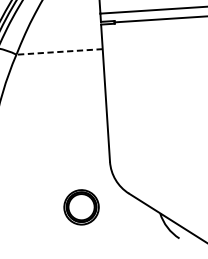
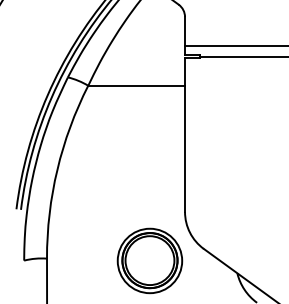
line: (59, 51) -> (136, 85), dashed -> solid
part: (81, 206) -> (149, 260), size x1.67

